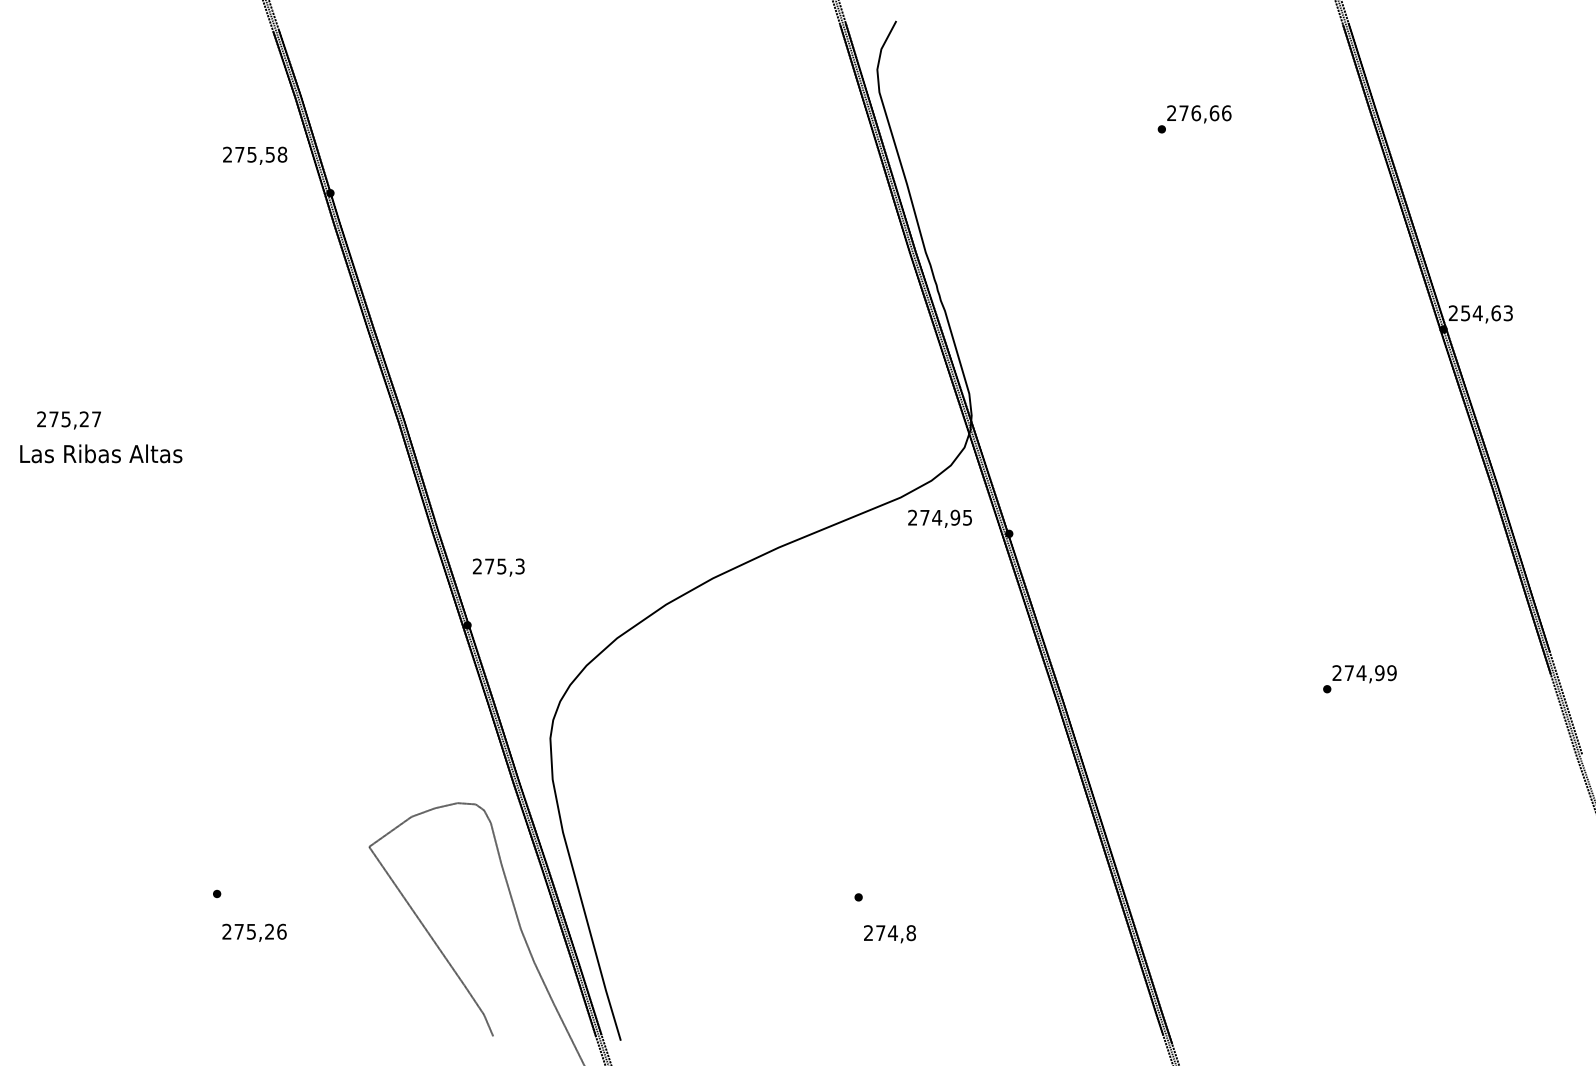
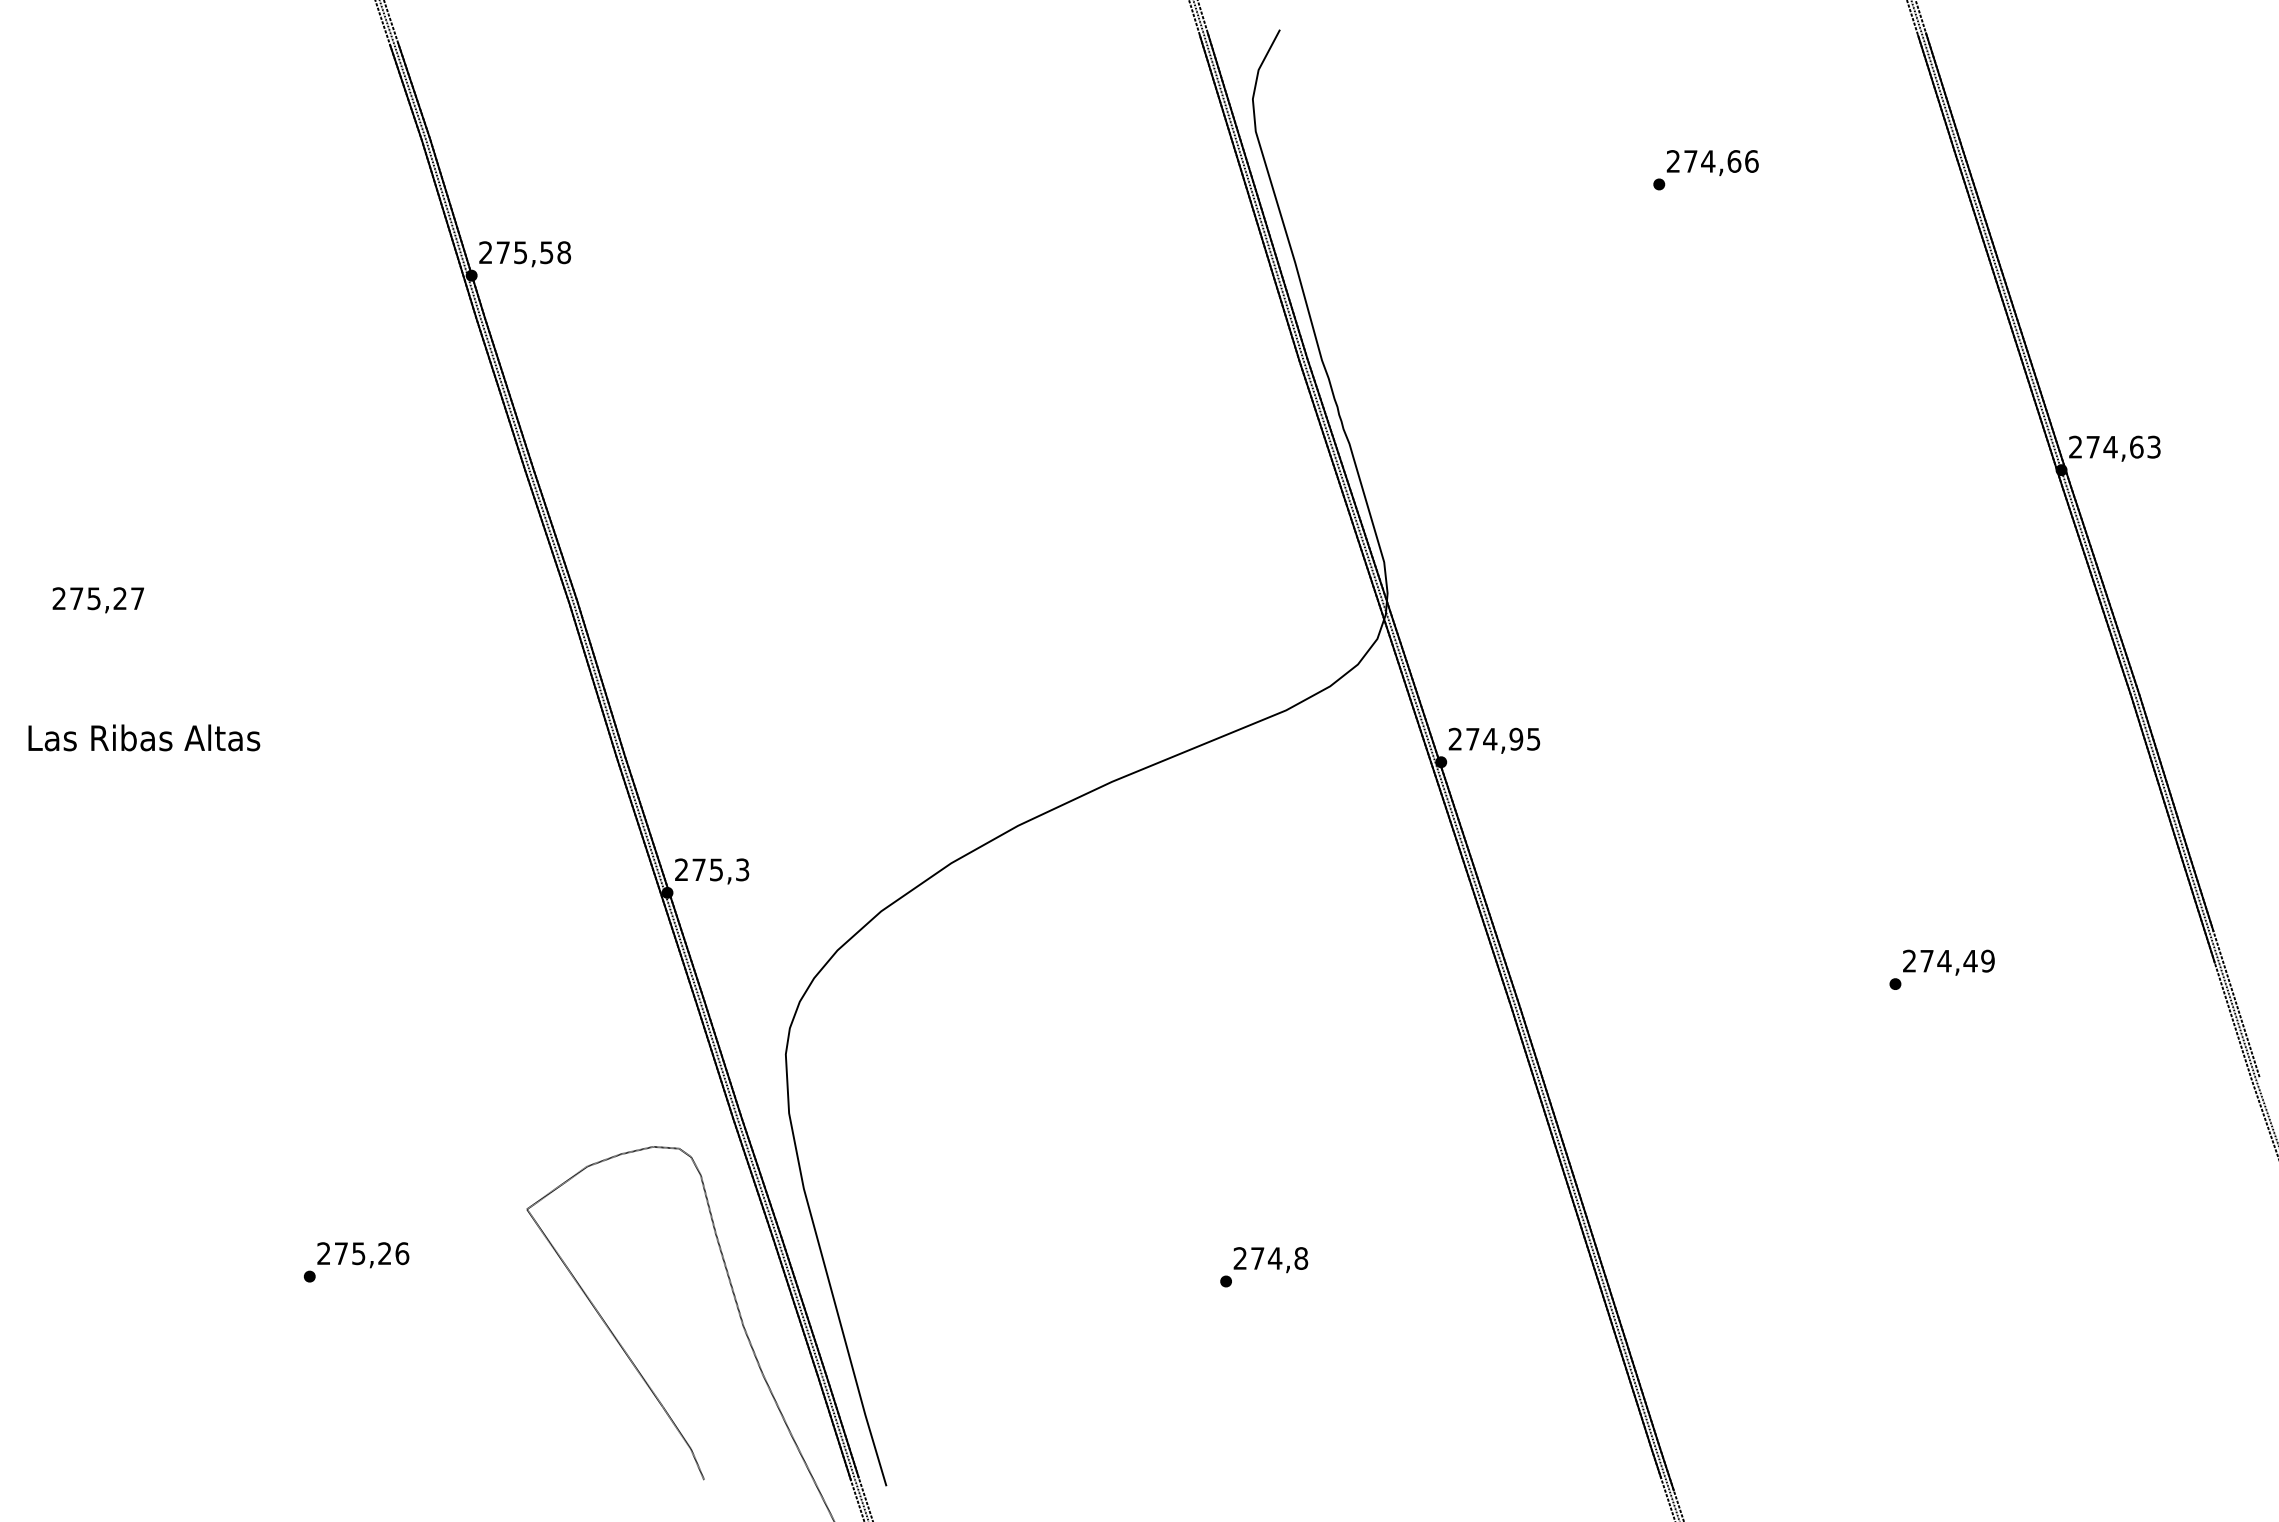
text: (1196, 113) -> (1708, 161), 276,66 -> 274,66
text: (254, 155) -> (524, 254), moved
text: (1465, 313) -> (2092, 447), 254,63 -> 274,63
text: (101, 453) -> (144, 737), moved
text: (940, 518) -> (1494, 740), moved
text: (499, 567) -> (712, 871), moved
text: (1379, 672) -> (1970, 960), 274,99 -> 274,49
text: (254, 933) -> (363, 1255), moved
text: (889, 934) -> (1270, 1260), moved

